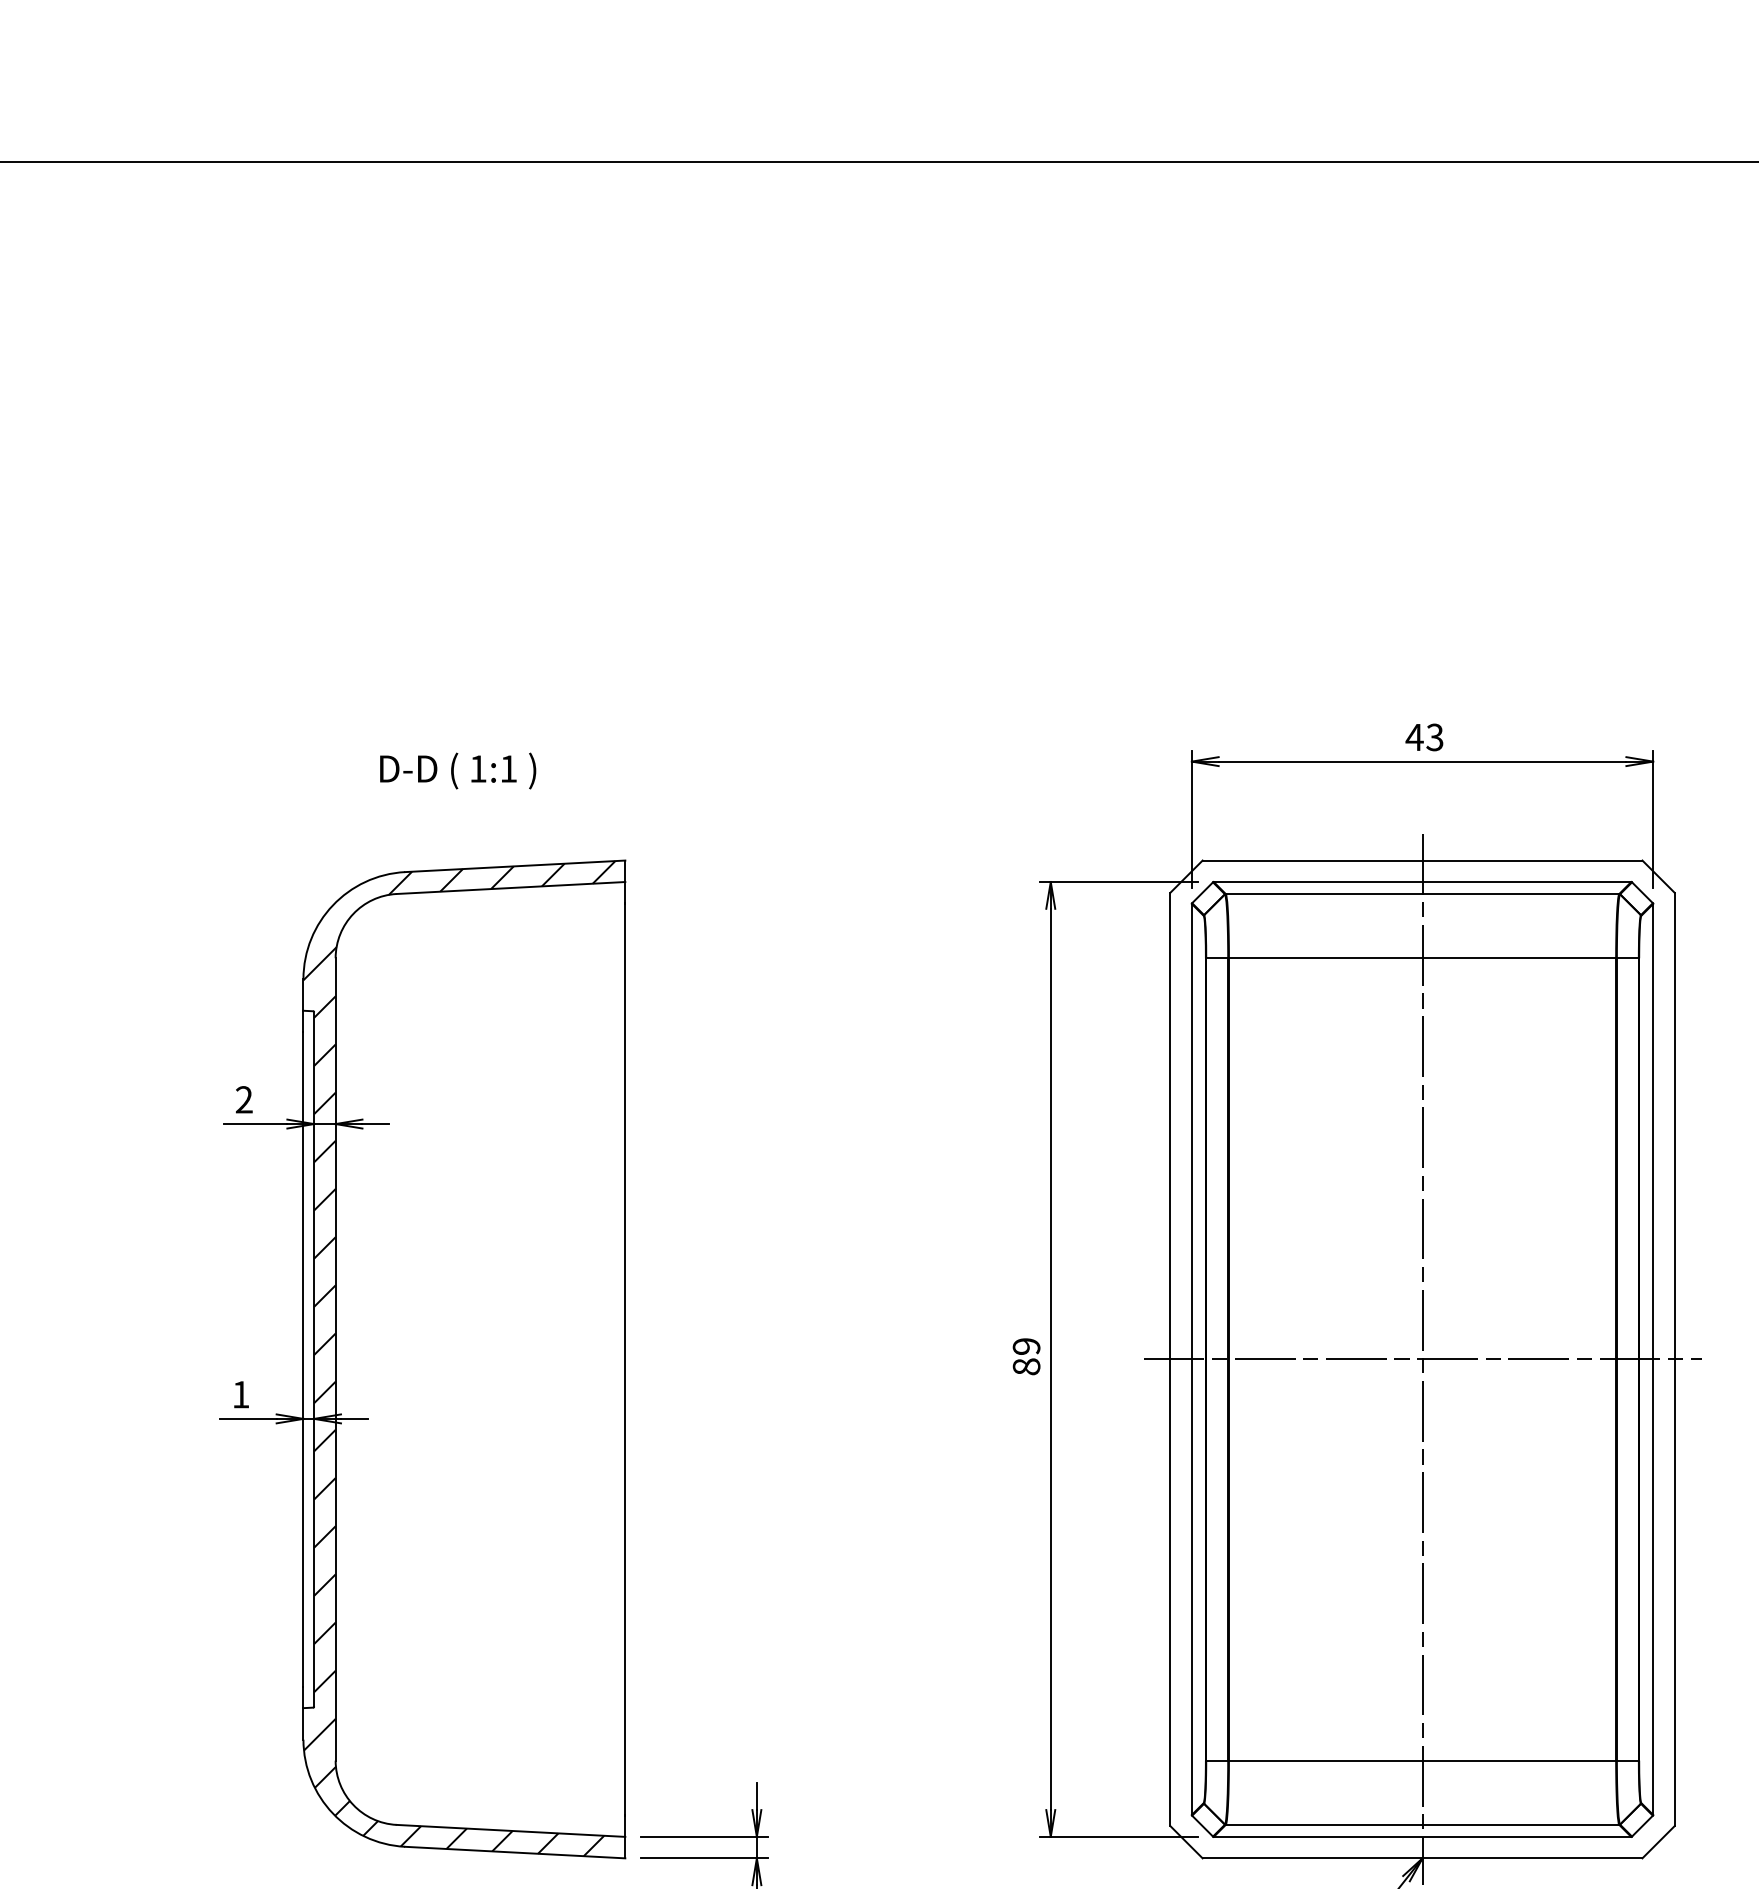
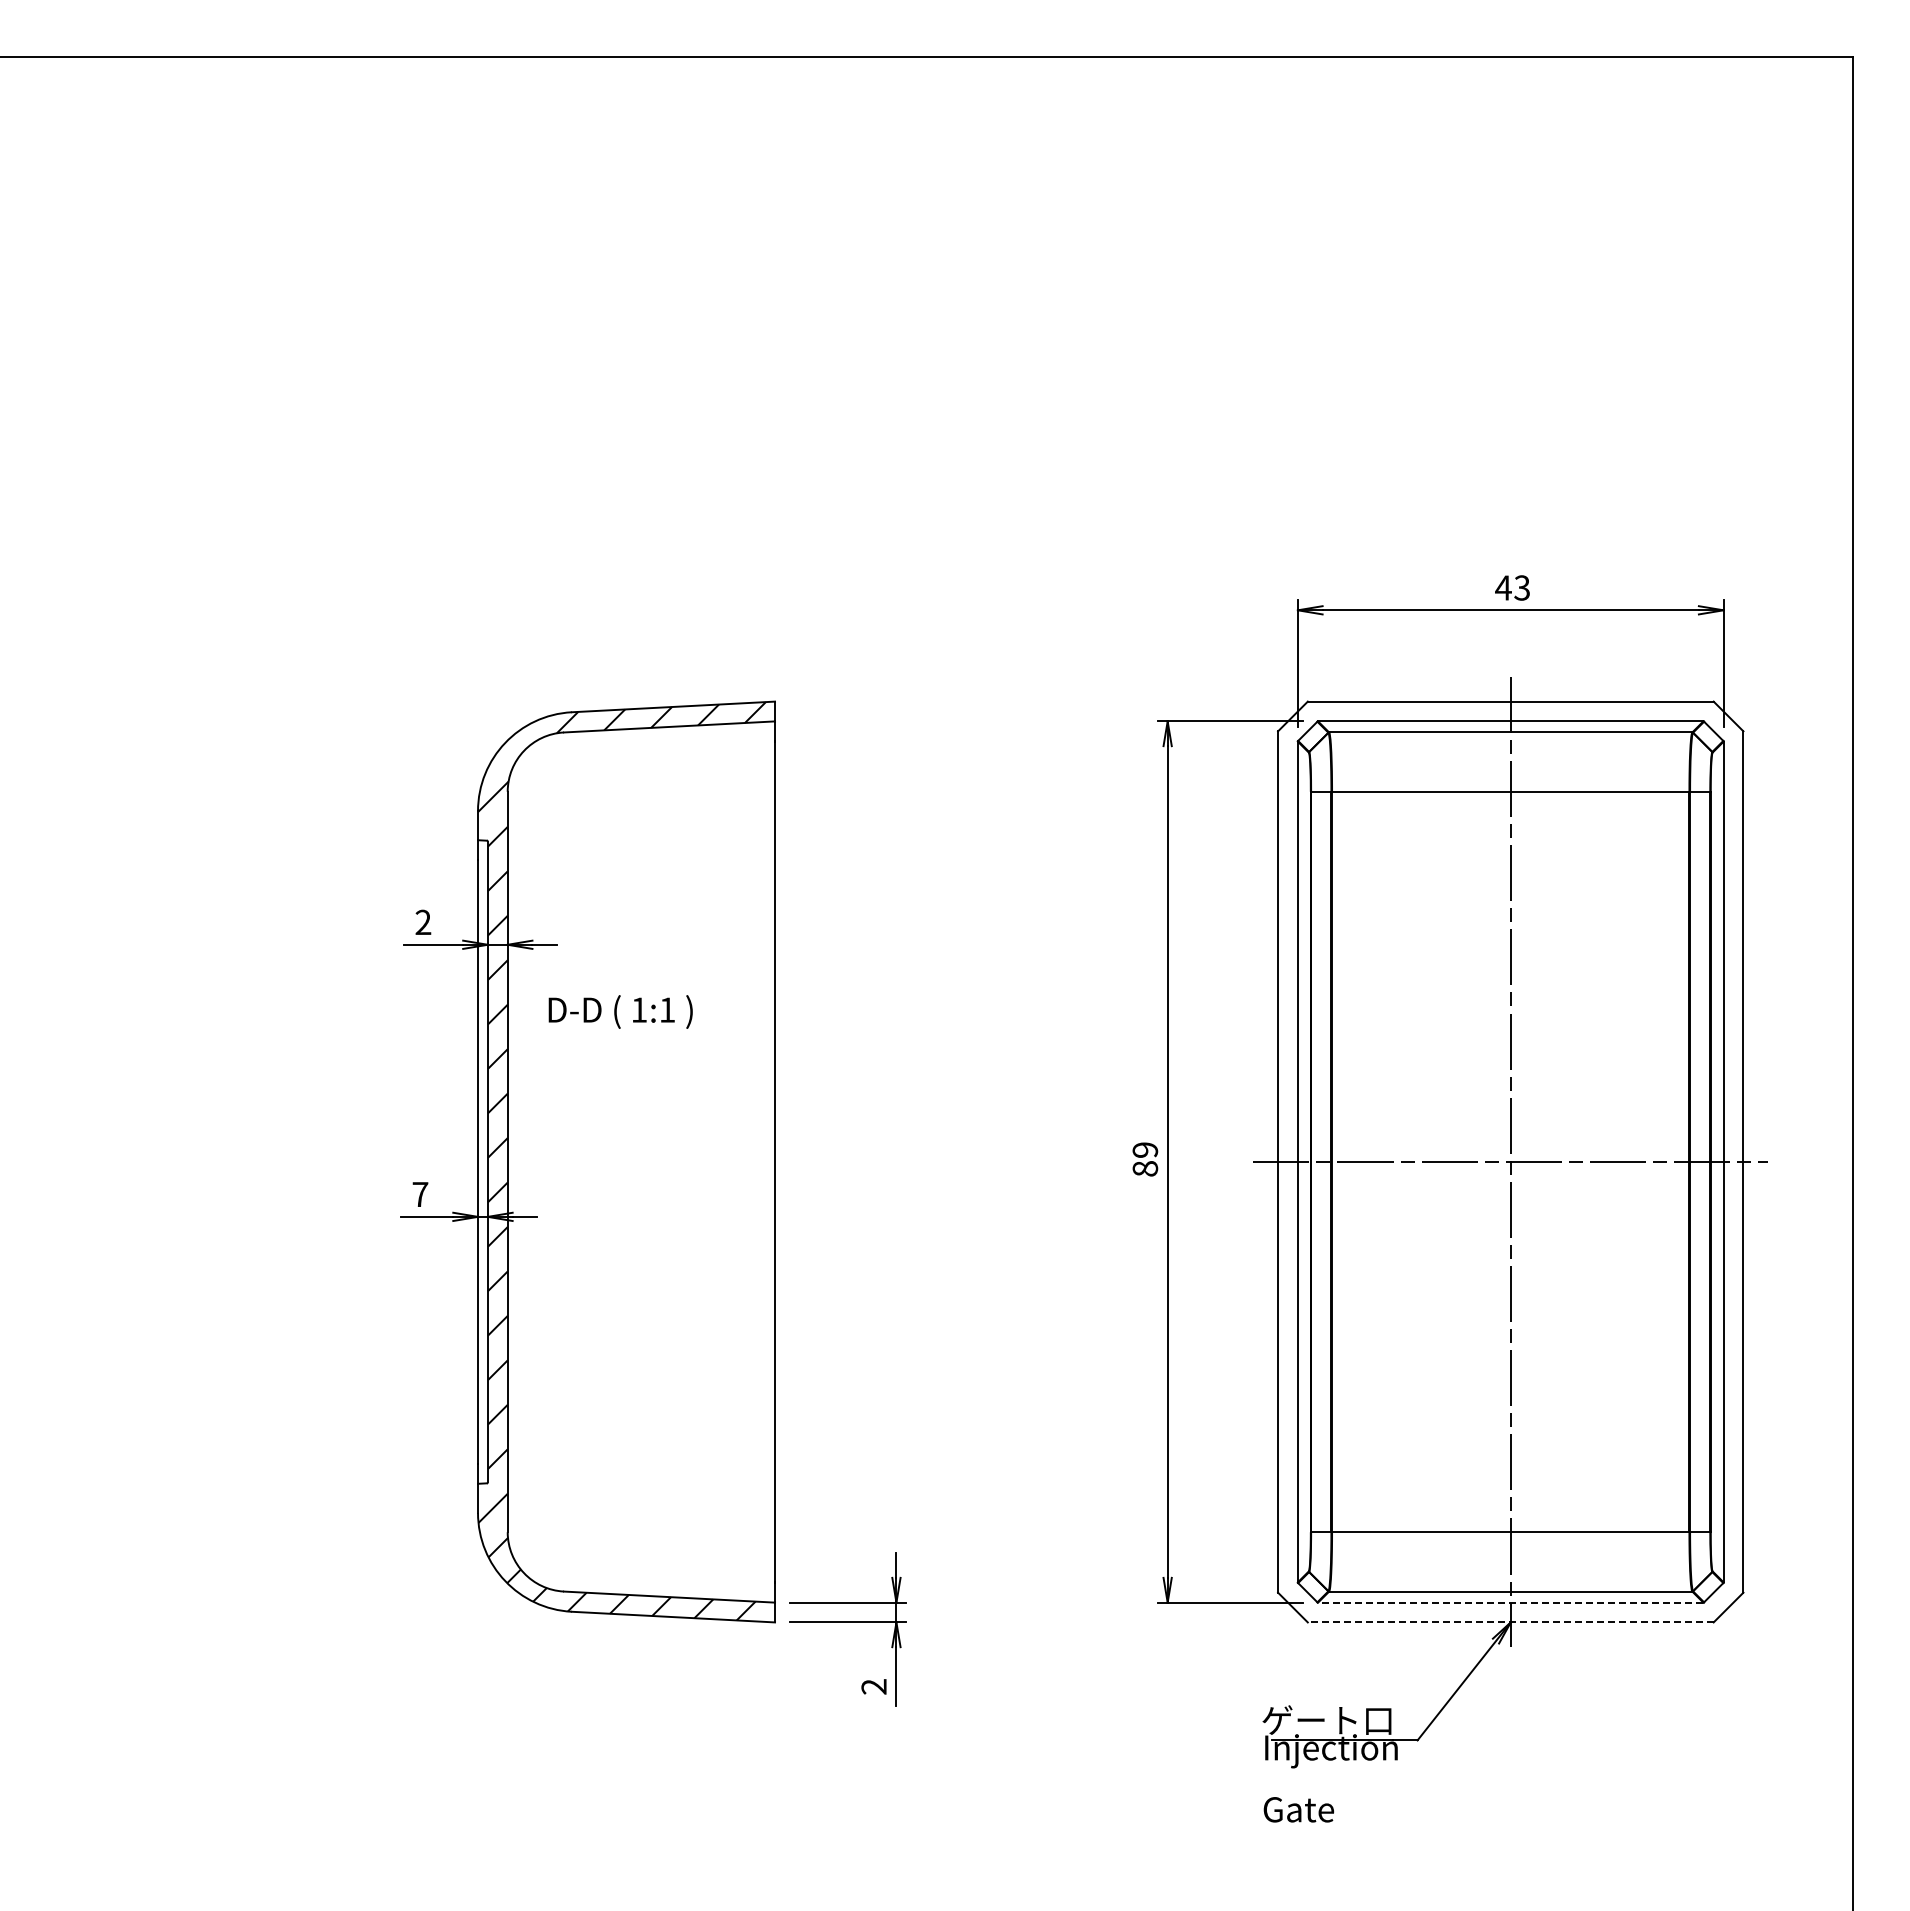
text: (457, 770) -> (620, 1011), moved
text: (241, 1394) -> (420, 1194), 1 -> 7
line: (1422, 1836) -> (1510, 1602), solid -> dashed
line: (1422, 1858) -> (1510, 1622), solid -> dashed

